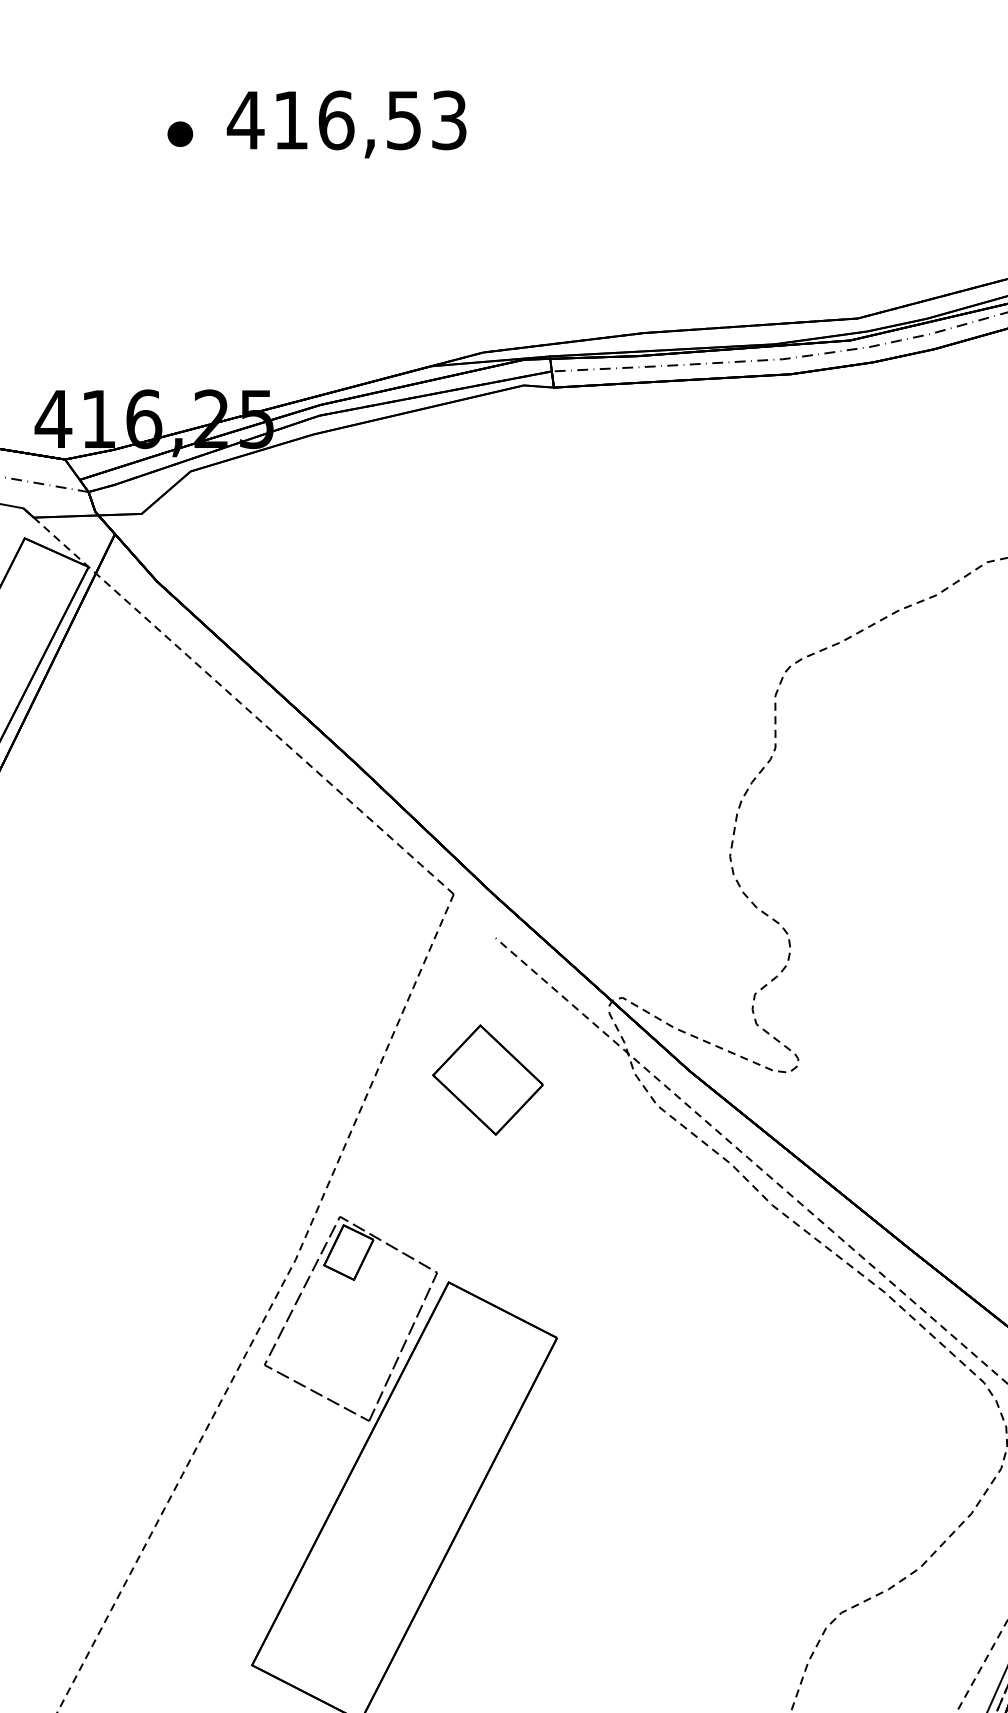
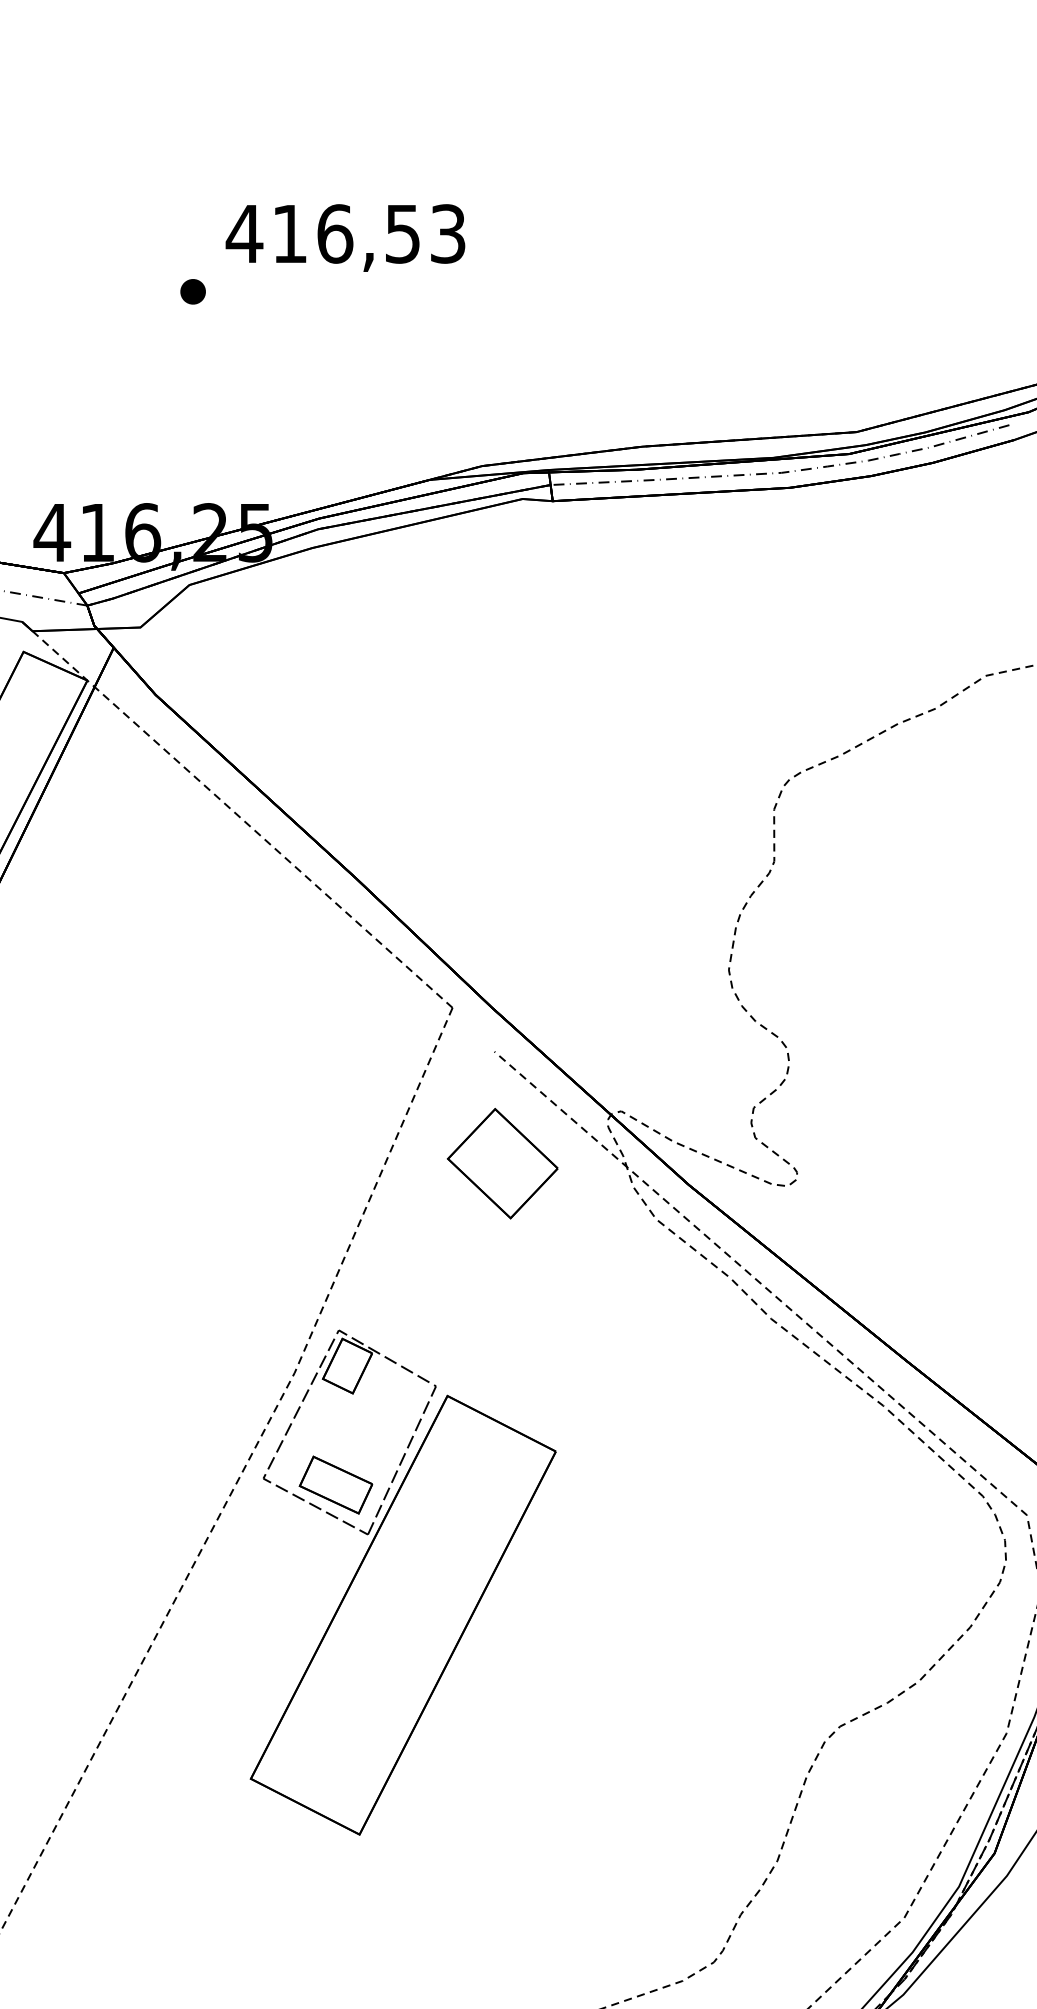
part: (179, 133) -> (192, 291), moved
part: (487, 1079) -> (502, 1163), moved
part: (336, 1370) -> (335, 1484), added

